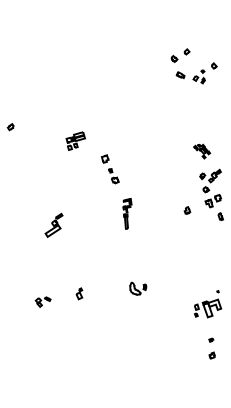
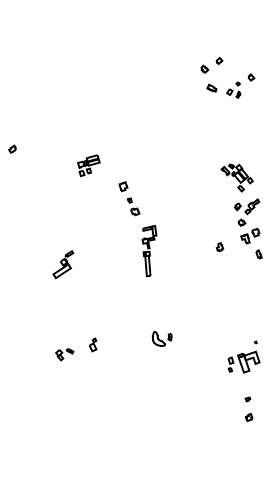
part: (201, 151) -> (236, 177), size x1.67
part: (127, 213) -> (149, 250), size x1.43
part: (42, 301) -> (63, 353), moved

